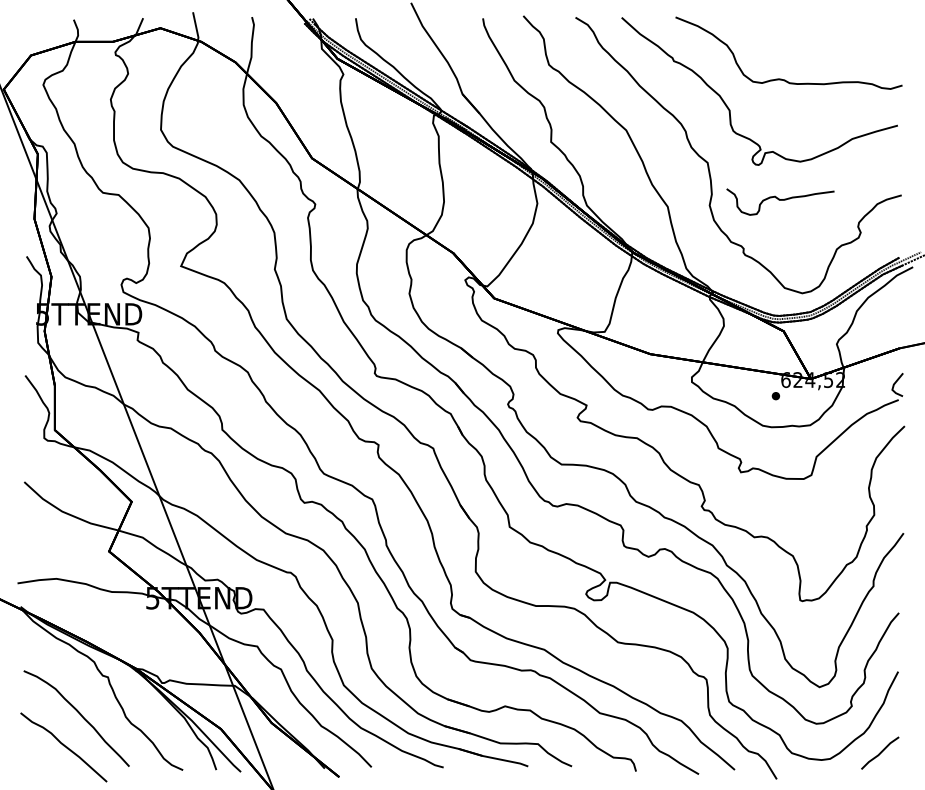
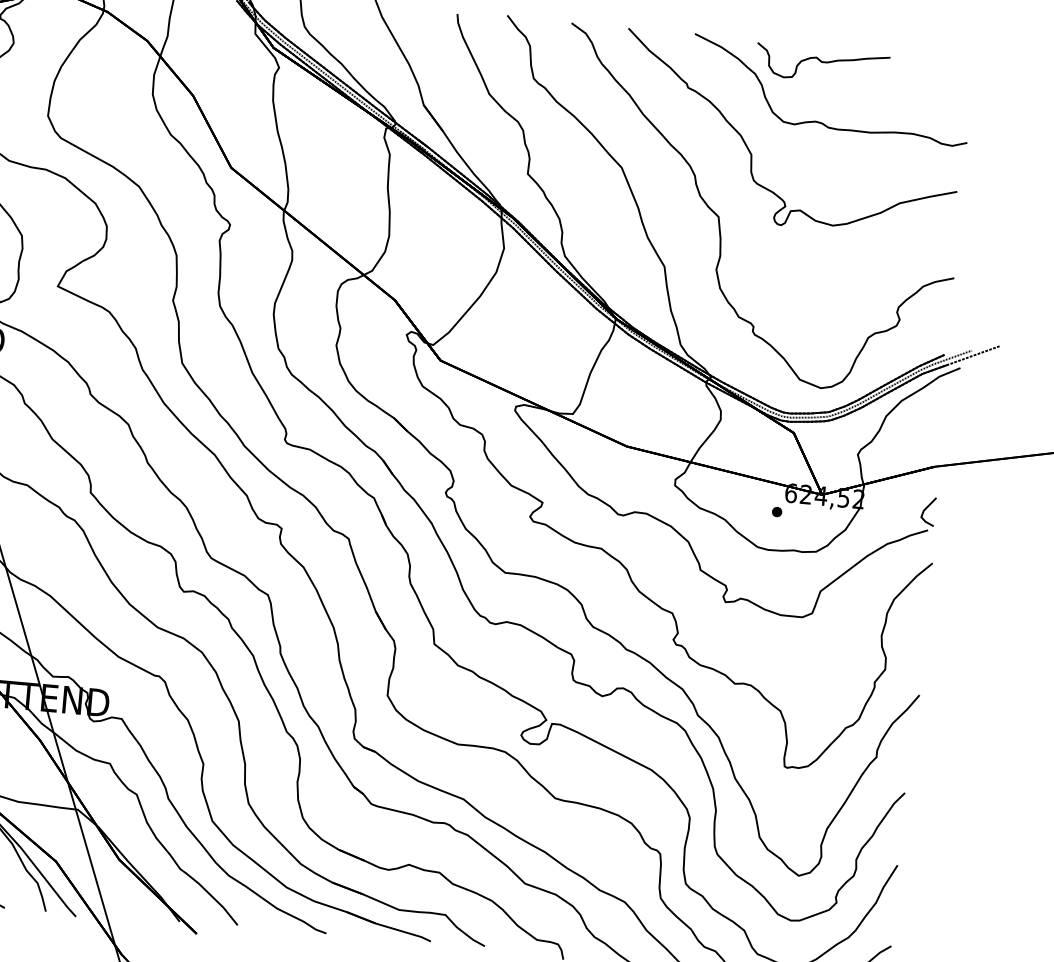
curve: (780, 200) -> (822, 62), moved

